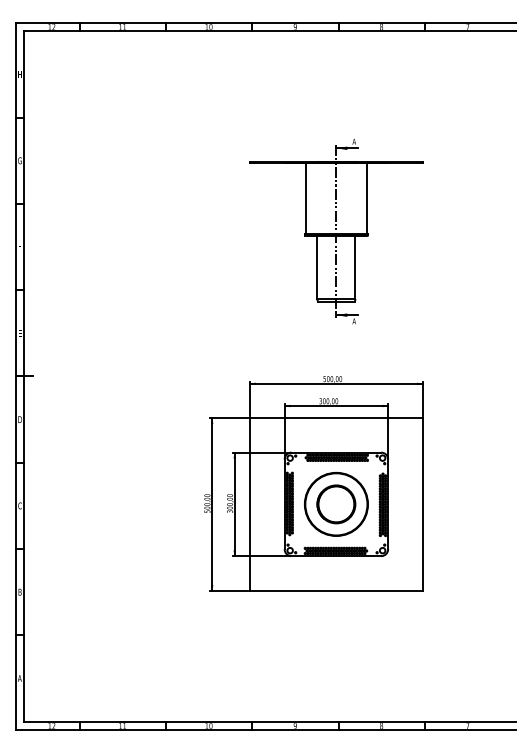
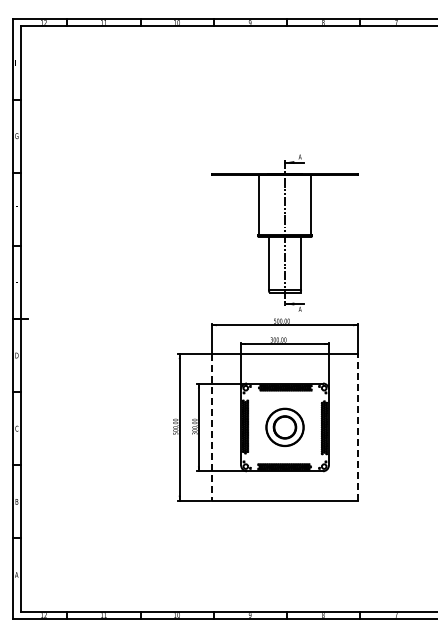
part: (335, 230) -> (284, 232), moved
line: (423, 503) -> (358, 426), solid -> dashed
line: (249, 504) -> (211, 427), solid -> dashed
part: (335, 504) -> (284, 427), size x0.7

